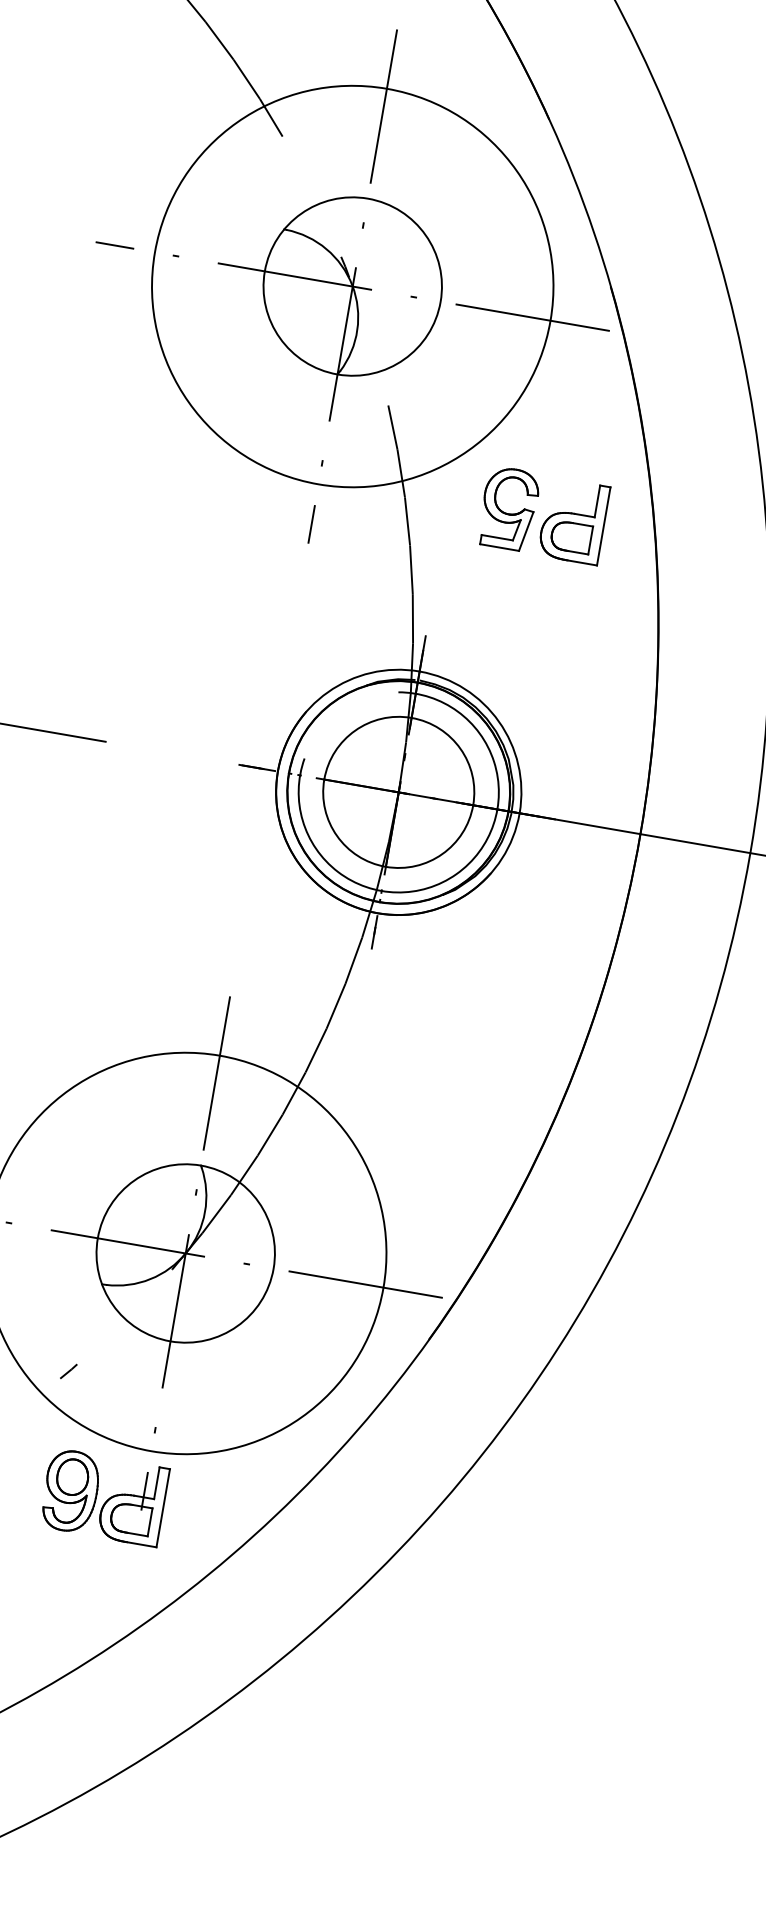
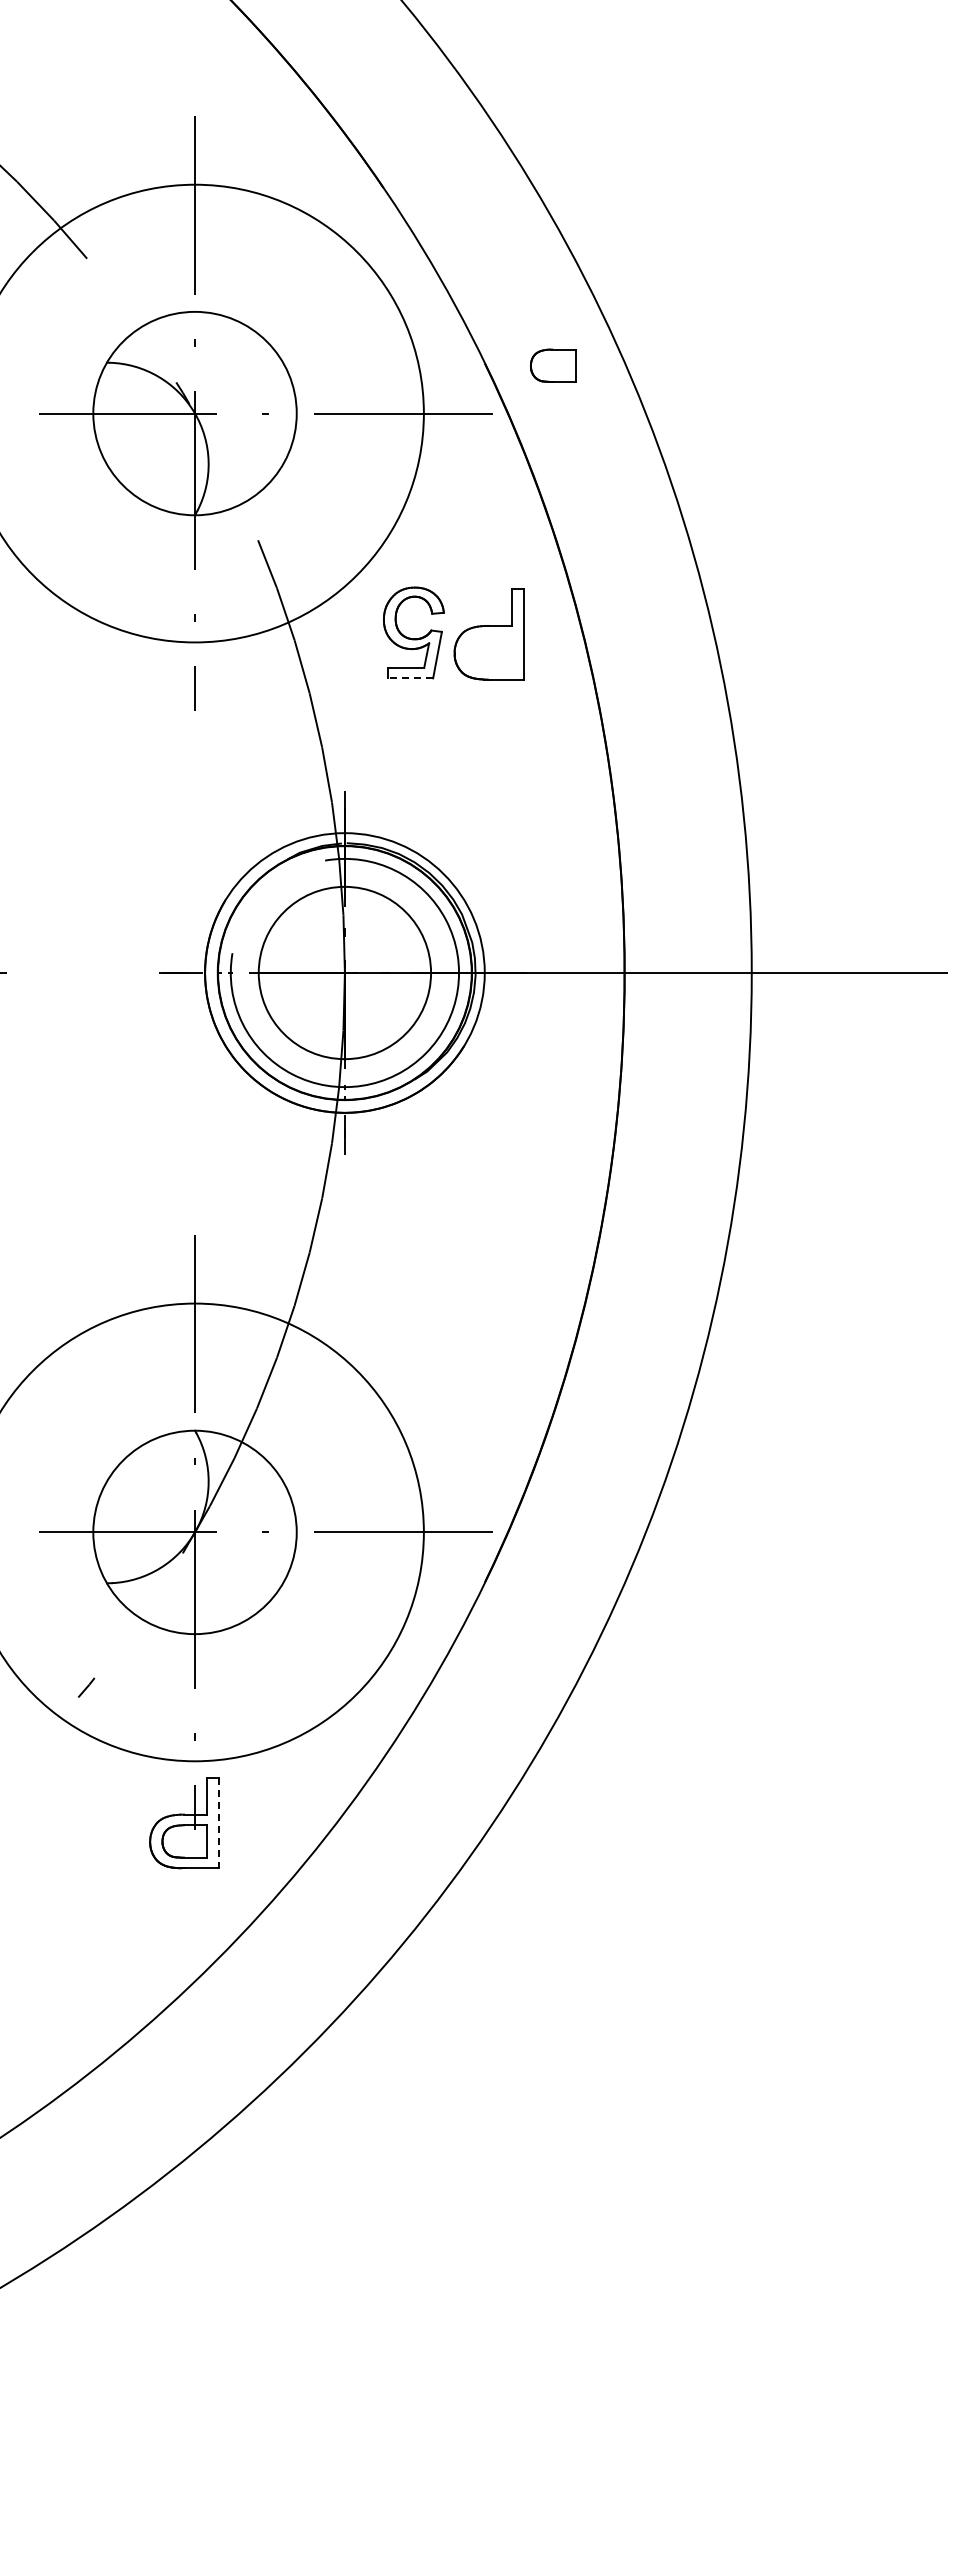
part: (571, 536) -> (553, 365), moved
line: (499, 547) -> (410, 678), solid -> dashed
part: (71, 1490) -> (112, 1821), removed
line: (163, 1508) -> (219, 1823), solid -> dashed

